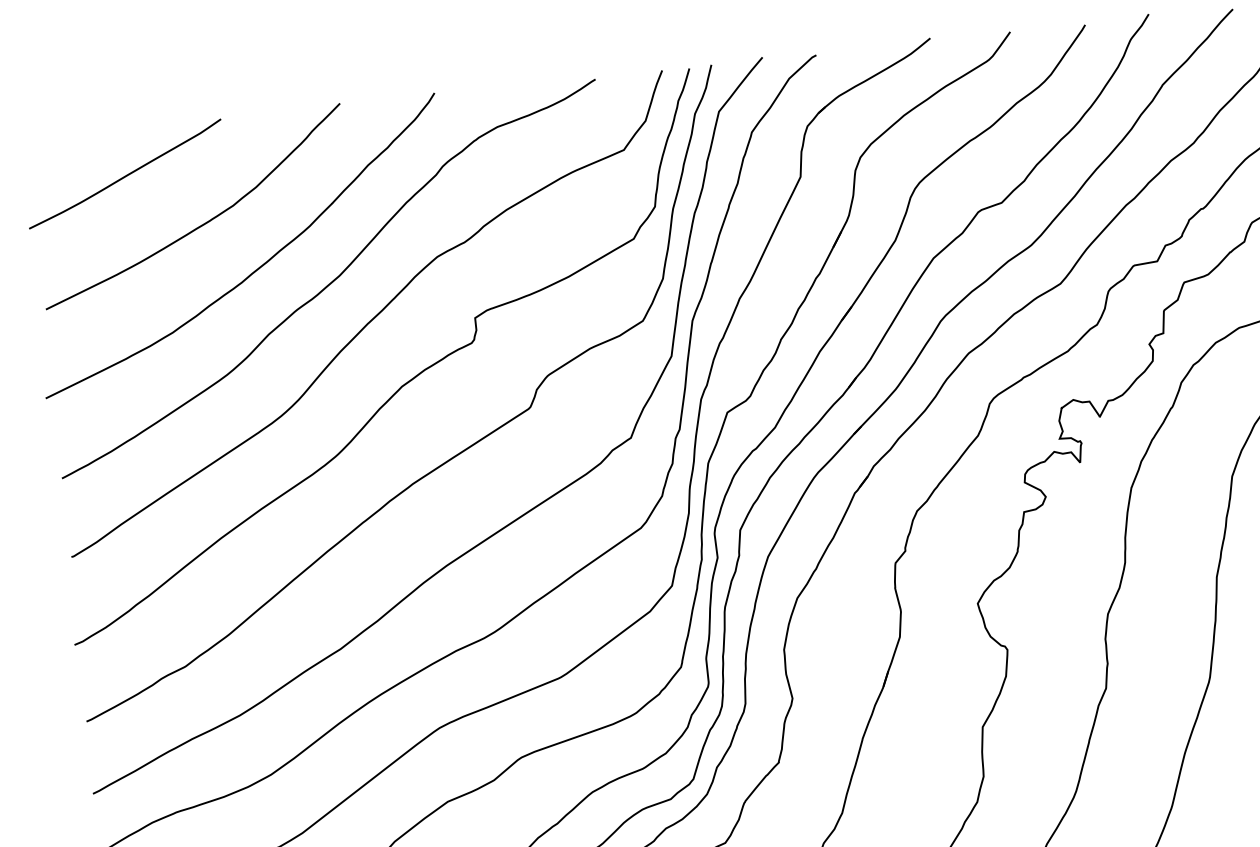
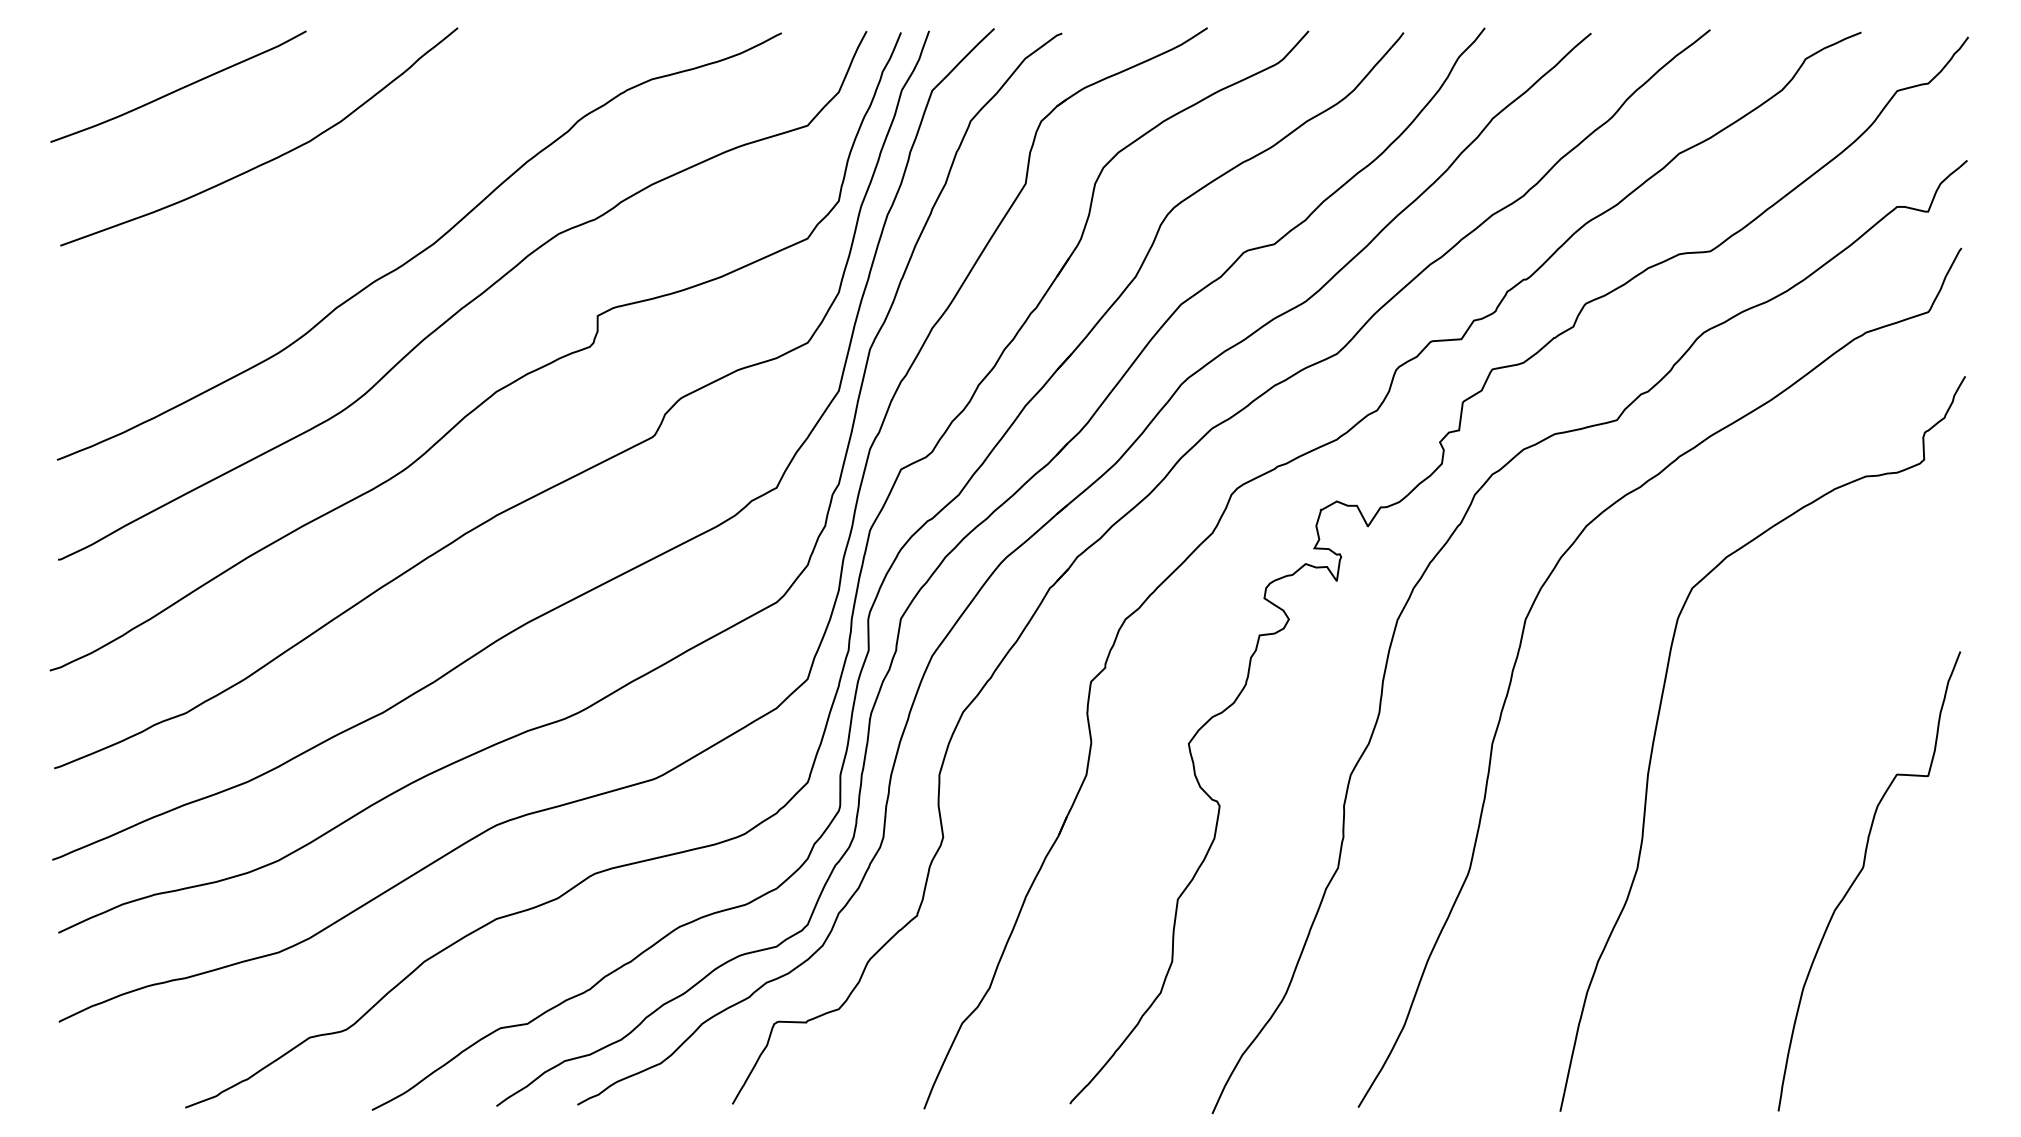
curve: (257, 268) -> (331, 223), removed

